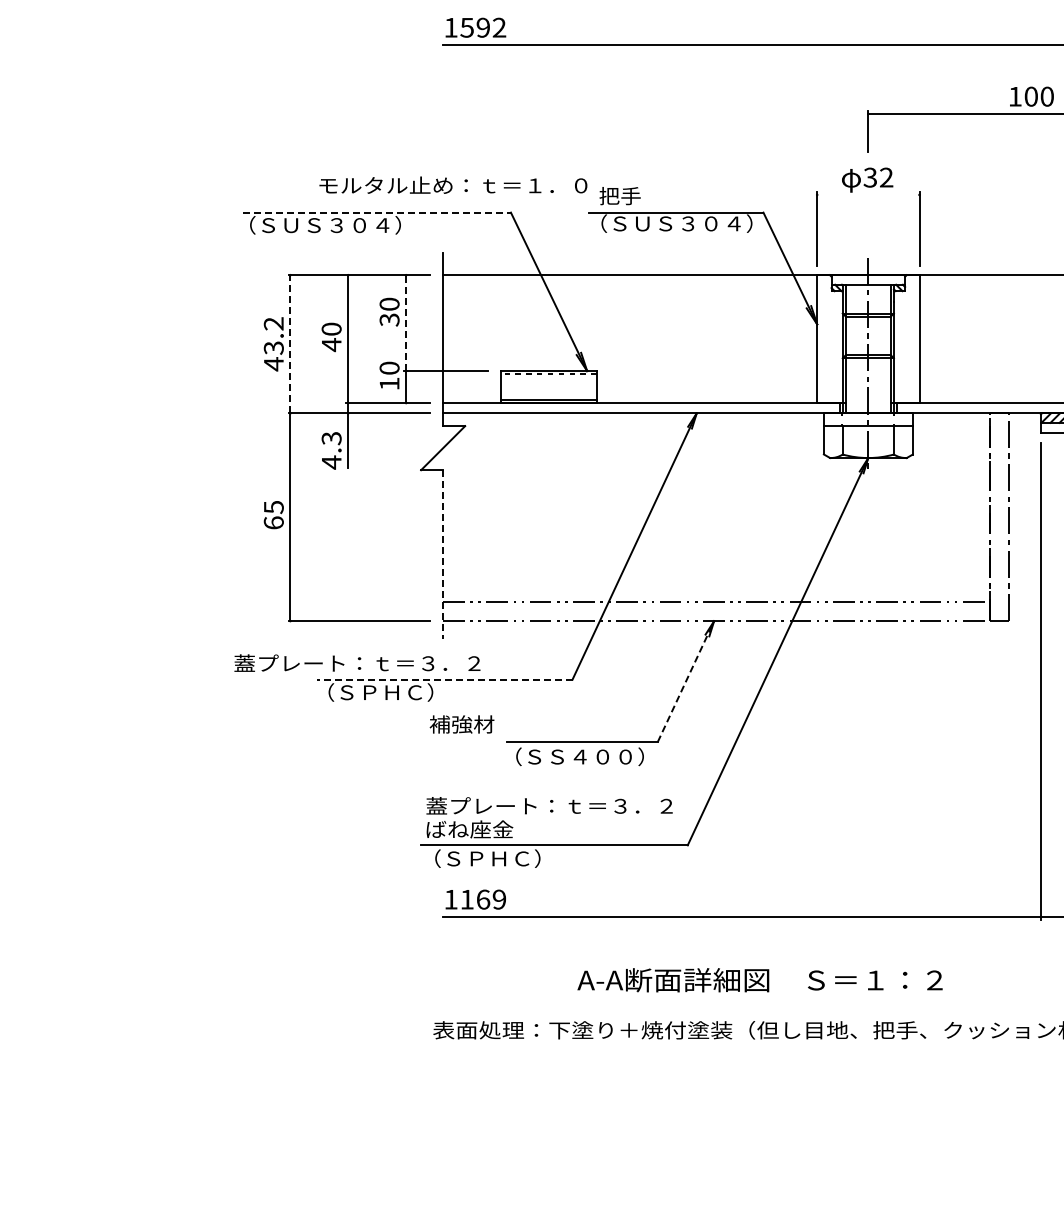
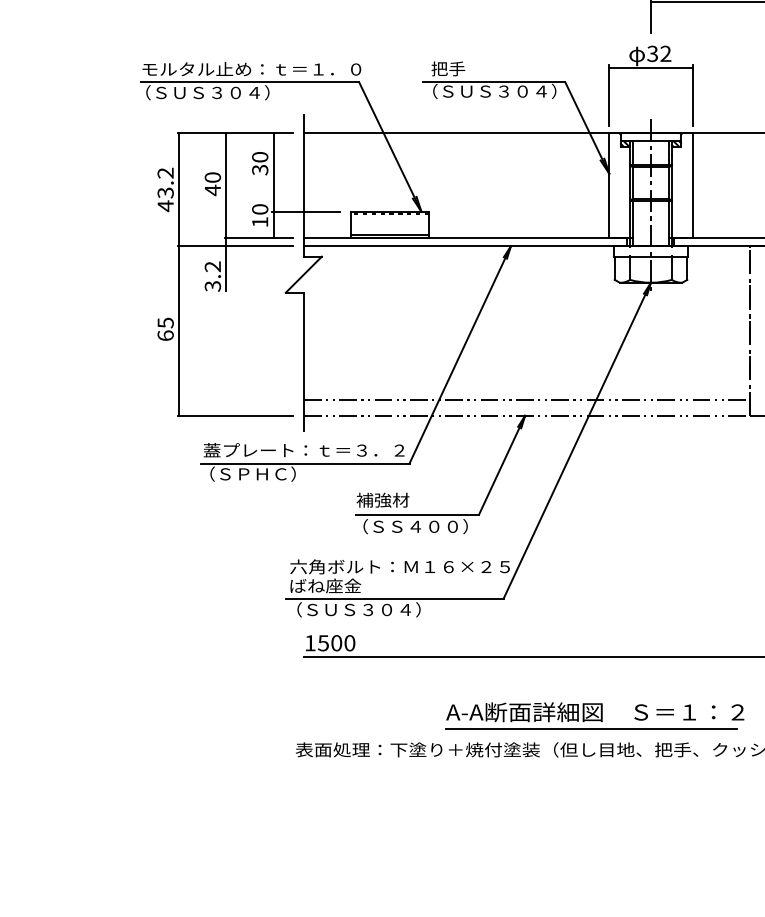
text: (453, 184) -> (251, 68), moved
line: (868, 194) -> (651, 67), added
line: (376, 212) -> (249, 82), dashed -> solid
line: (406, 323) -> (273, 172), dashed -> solid
line: (290, 343) -> (179, 189), dashed -> solid
text: (331, 450) -> (212, 276), 4.3 -> 3.2
line: (443, 554) -> (304, 361), dashed -> solid
text: (357, 662) -> (304, 449), moved
line: (444, 679) -> (304, 463), dashed -> solid
line: (685, 681) -> (501, 465), dashed -> solid
text: (461, 724) -> (382, 500), moved
text: (560, 806) -> (399, 567), 蓋プレート：ｔ＝３．２ -> 六角ボルト：Ｍ１６×２５
text: (527, 858) -> (372, 609), （ＳＰＨＣ） -> （ＳＵＳ３０４）
text: (483, 899) -> (336, 643), 1169 -> 1500
text: (759, 980) -> (594, 712), moved
line: (795, 1004) -> (591, 728), added

